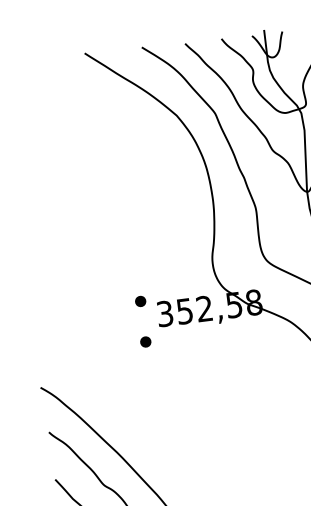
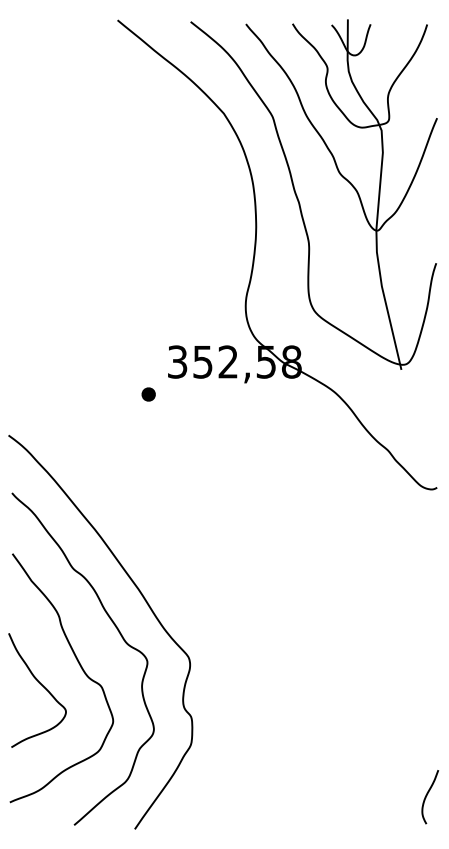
part: (140, 301) -> (148, 342), removed

